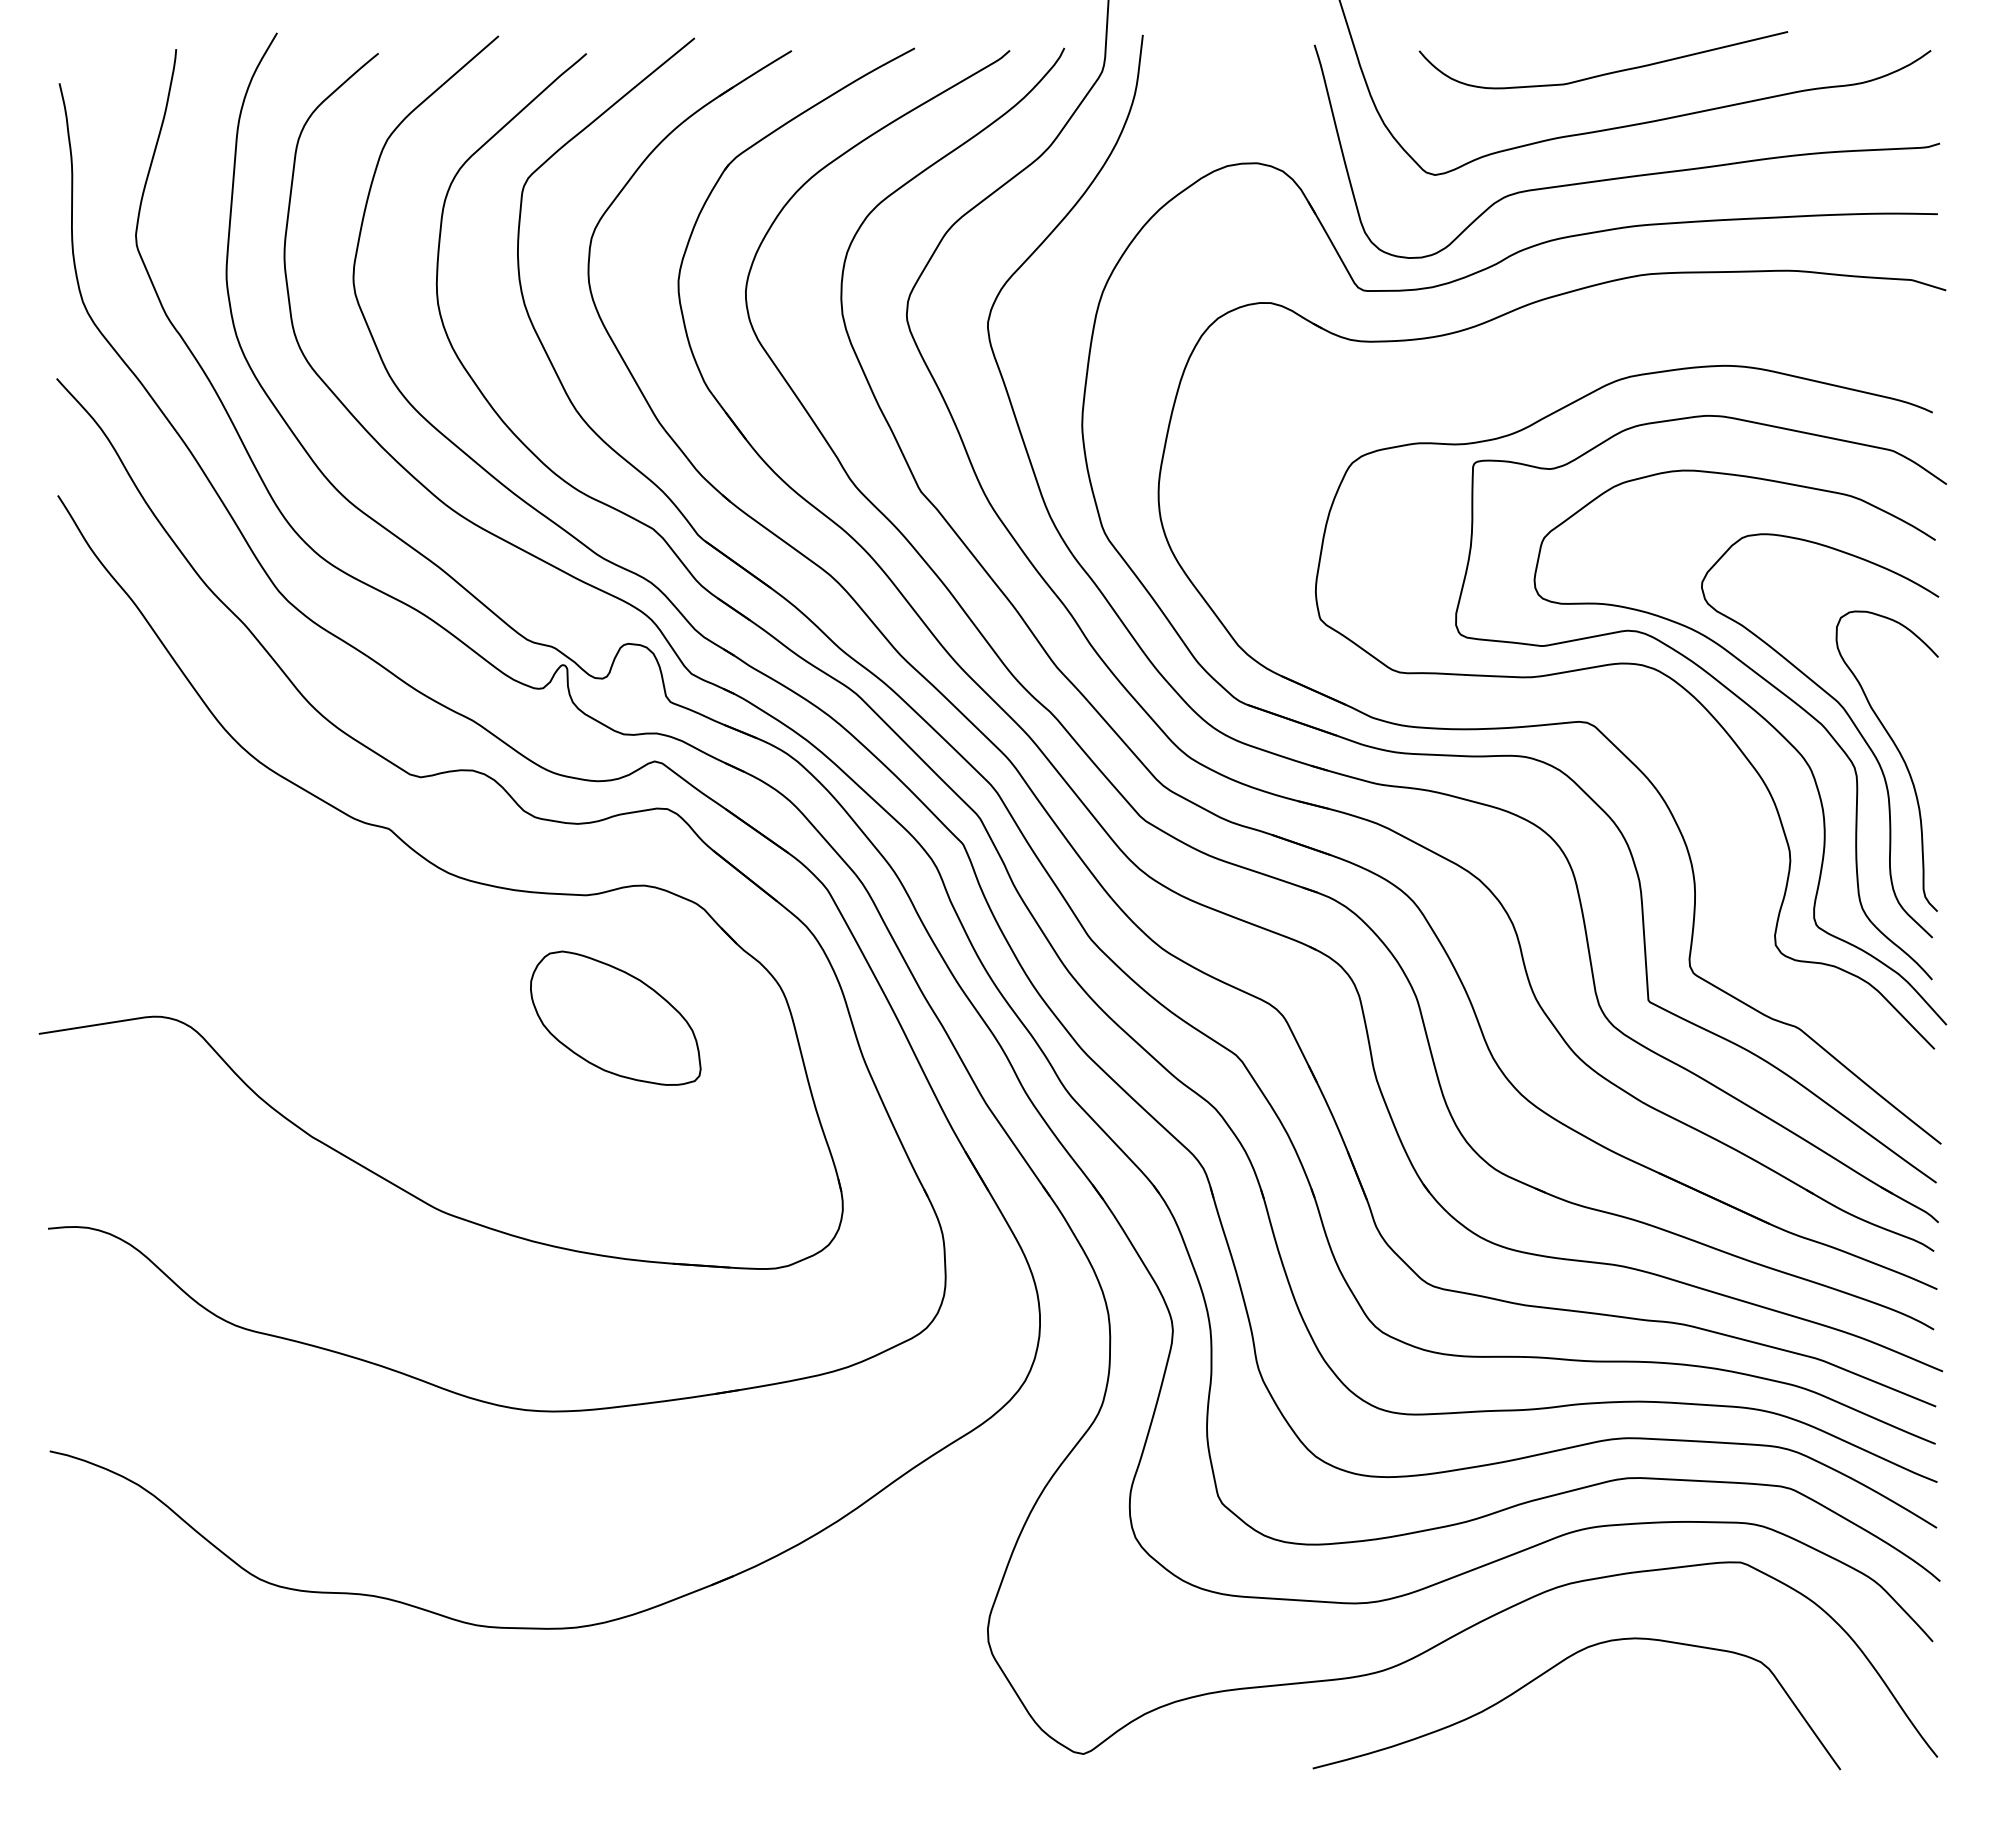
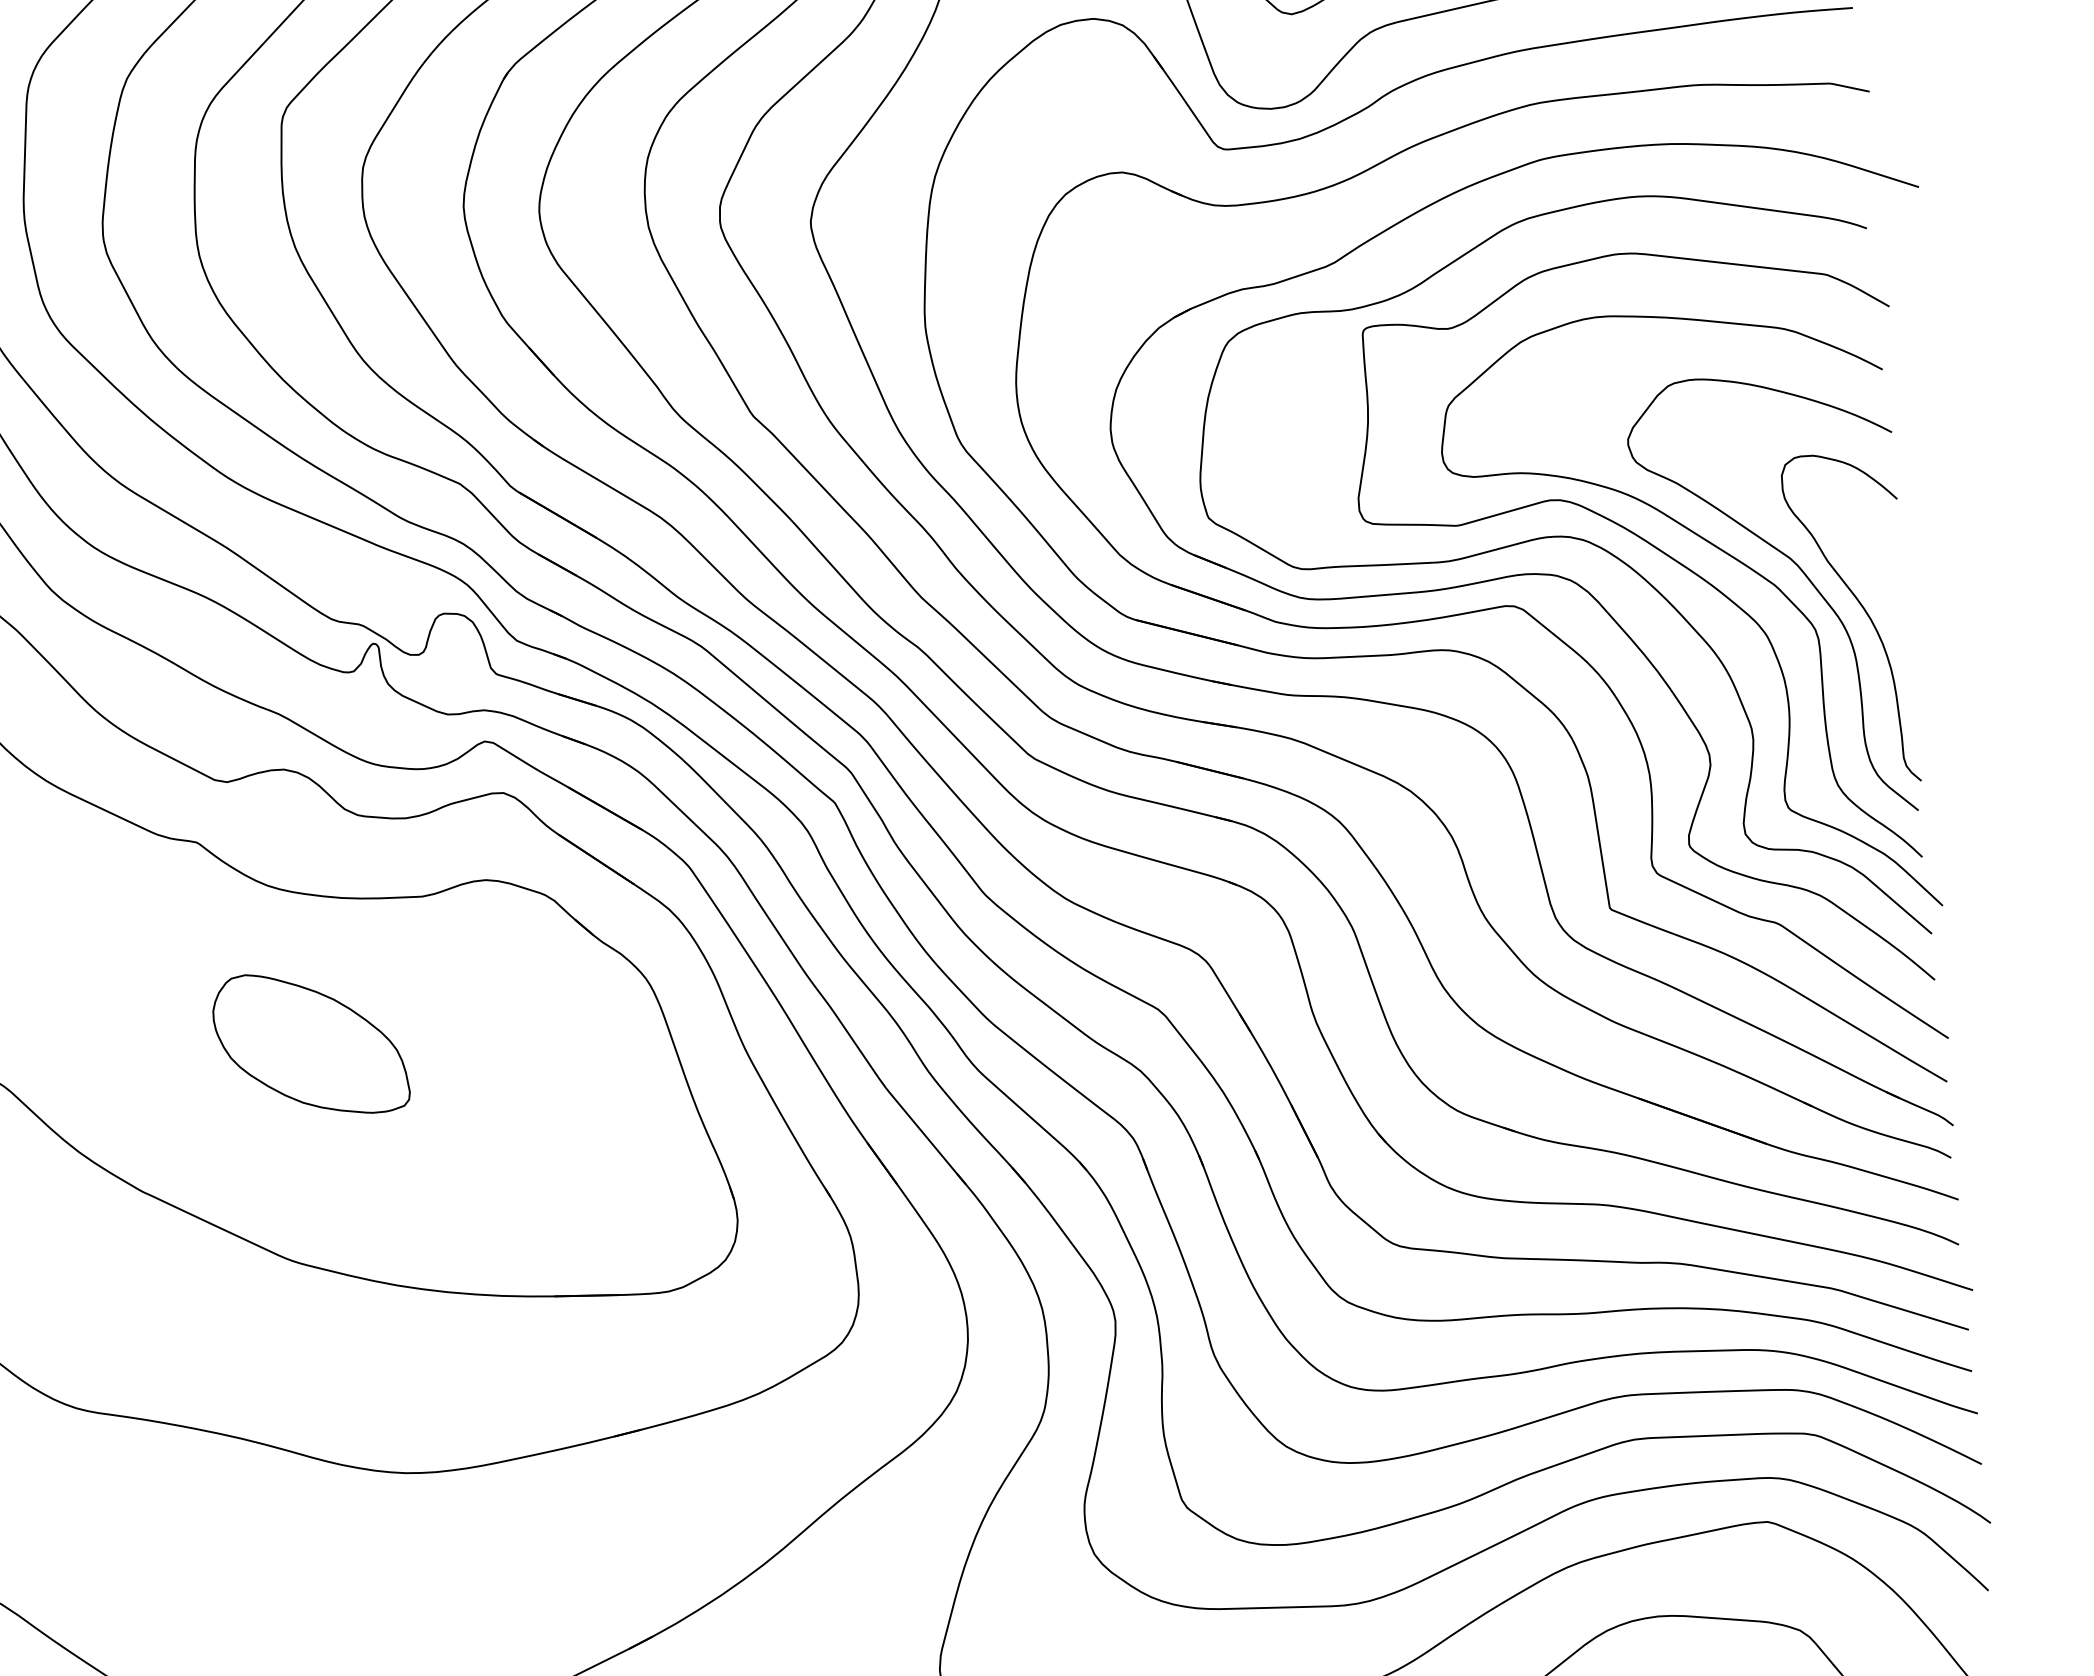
part: (1613, 697) -> (1541, 575), added
part: (615, 1017) -> (310, 1043), moved

